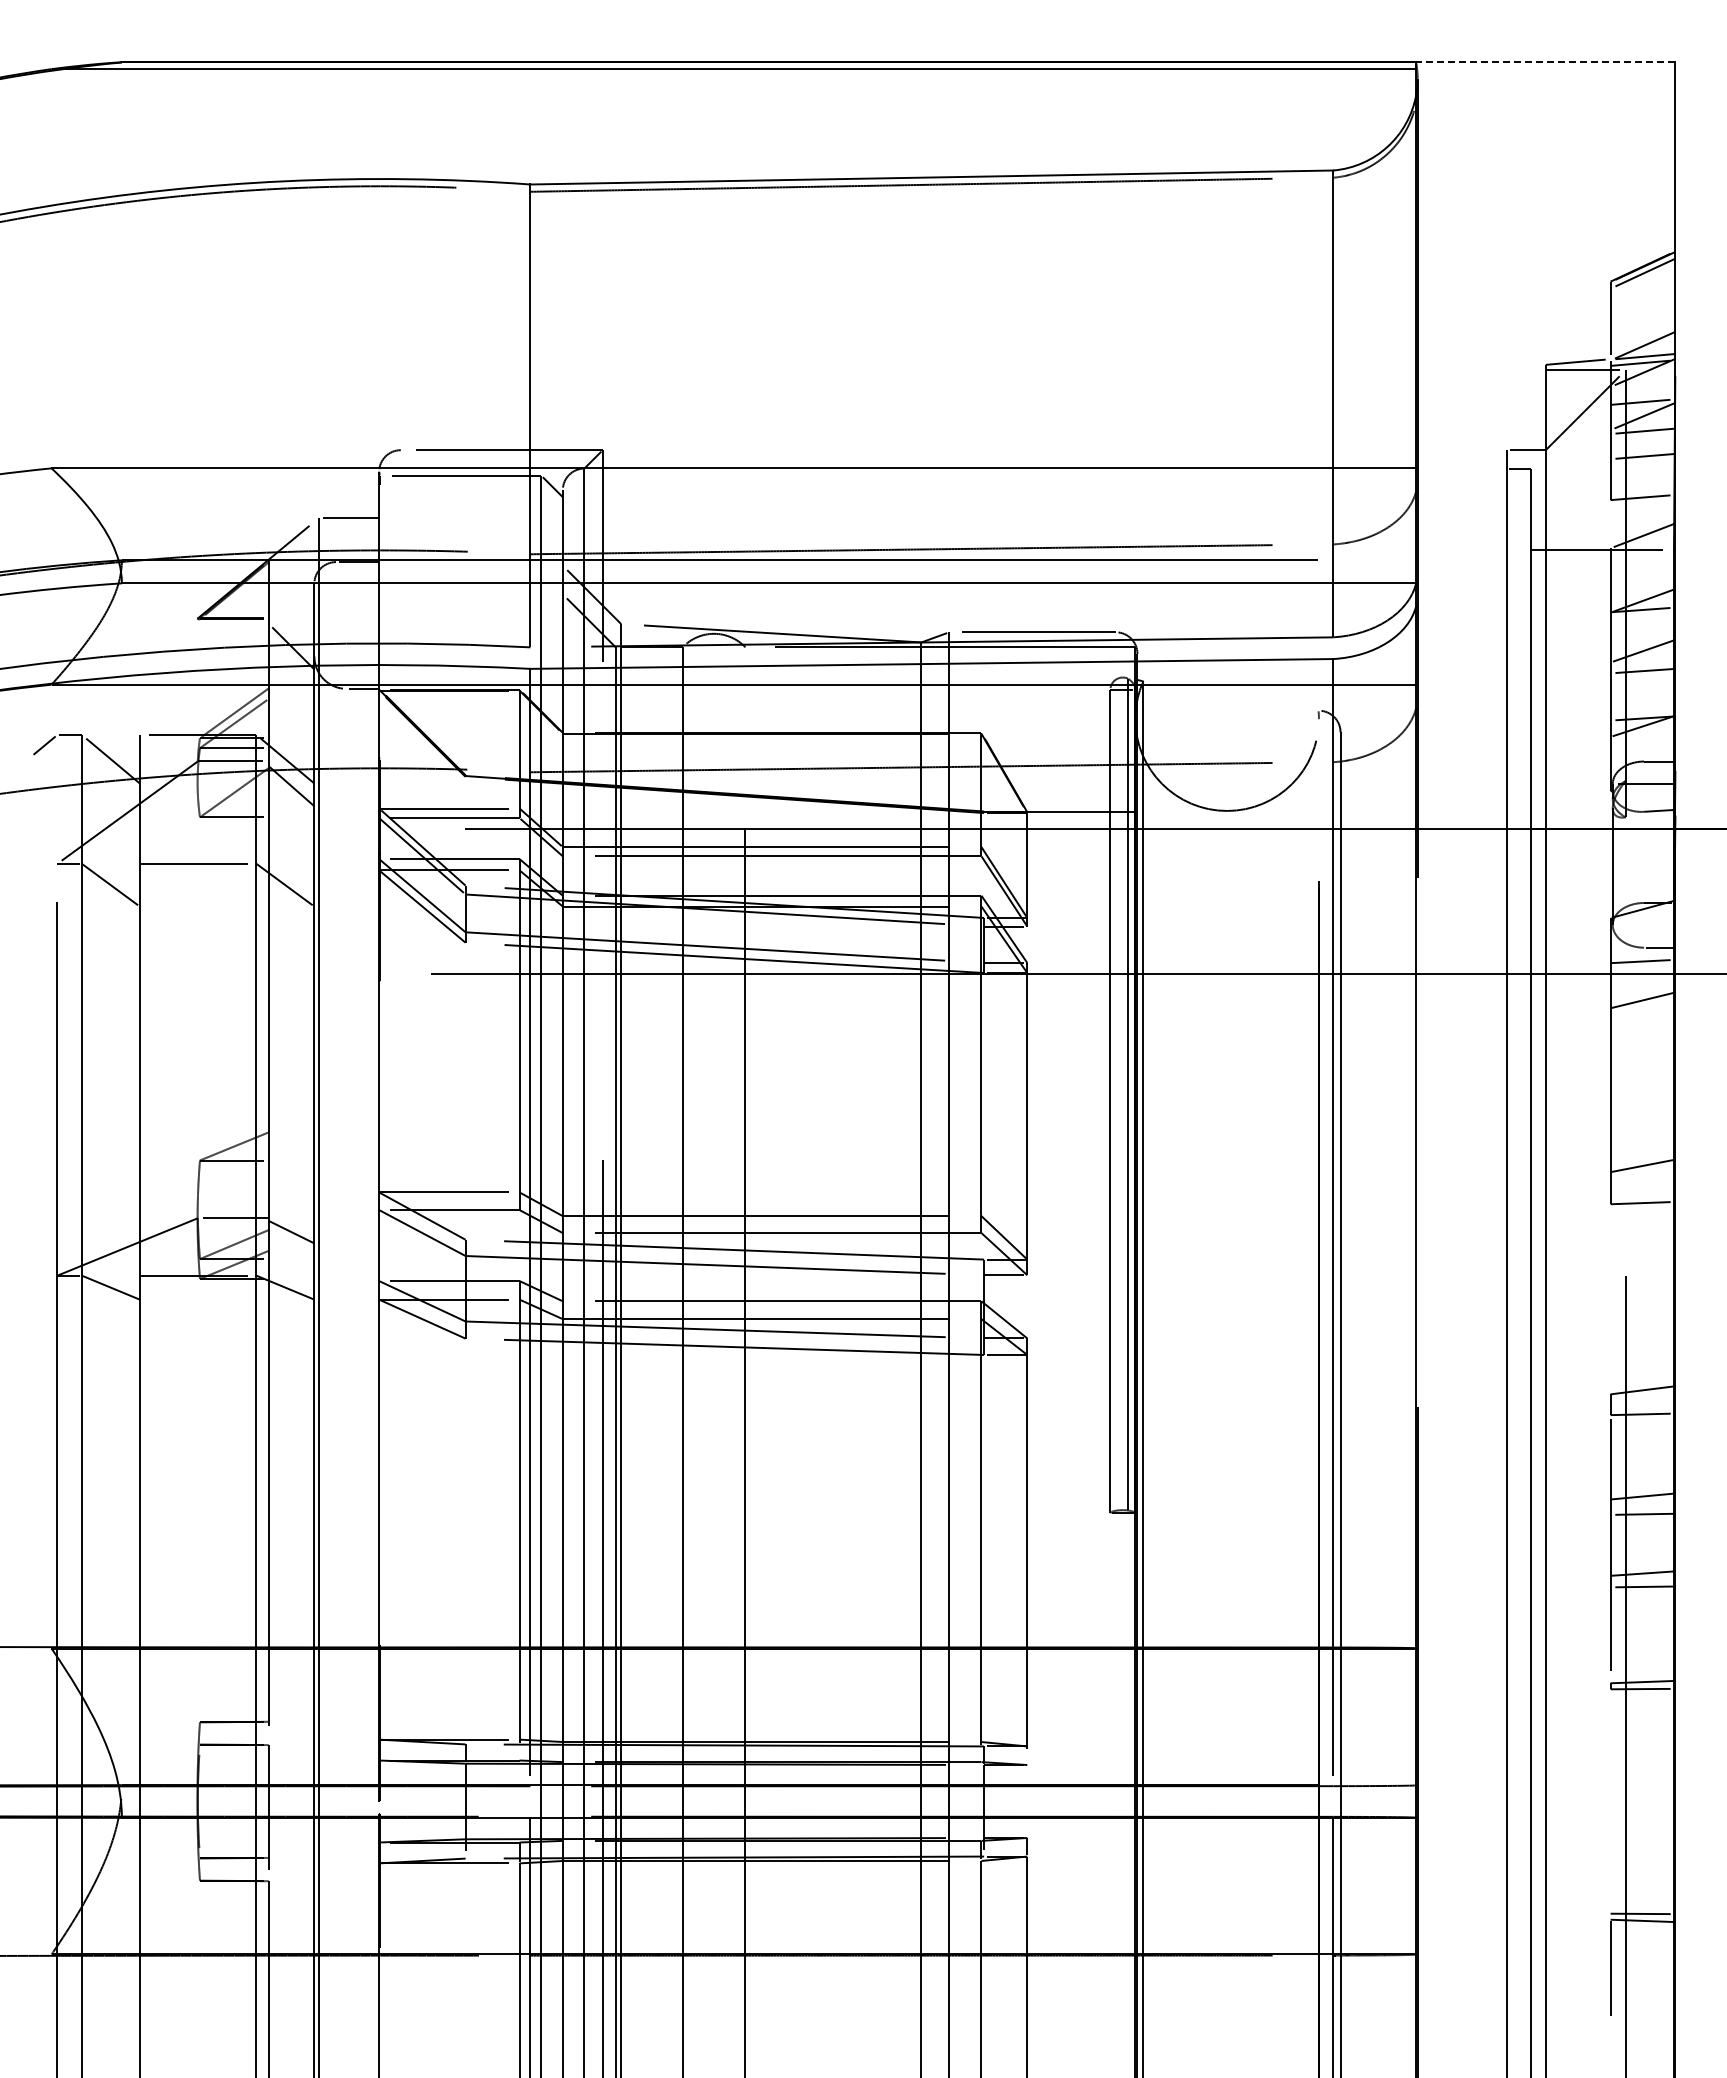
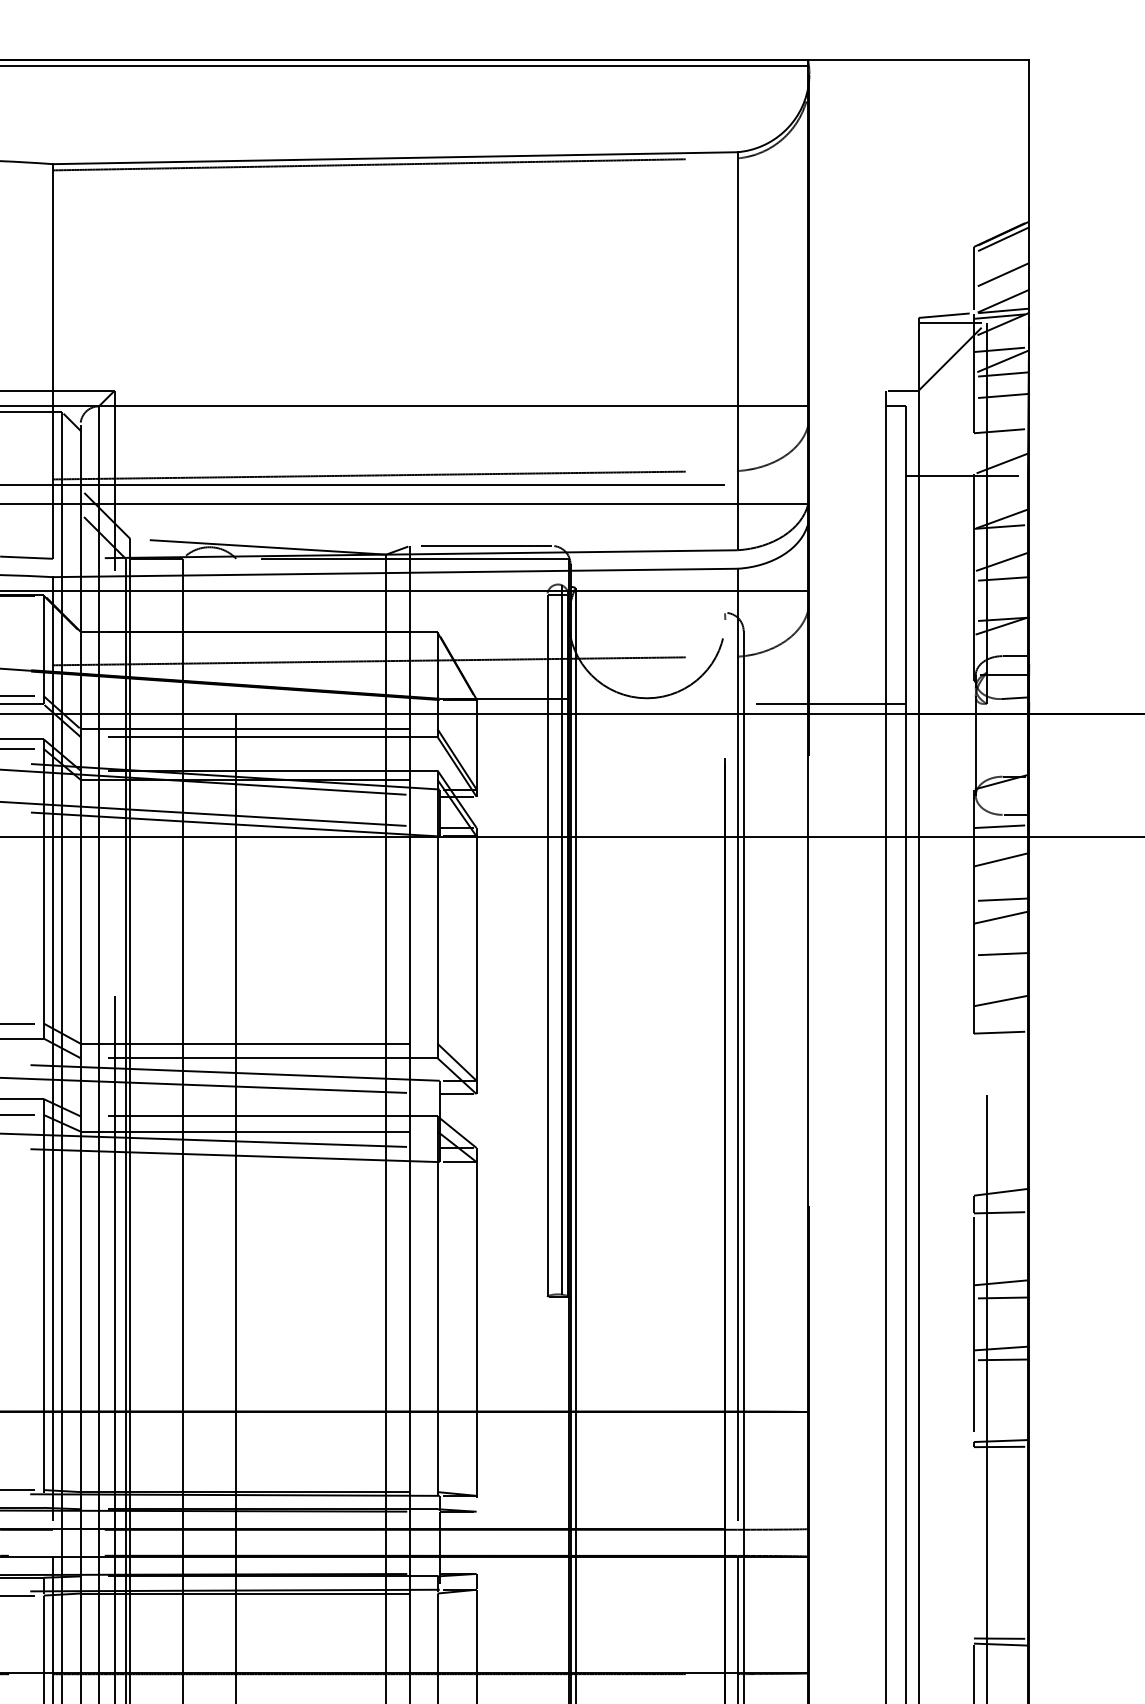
line: (1545, 62) -> (918, 60), dashed -> solid
line: (1642, 314) -> (1001, 275), added
line: (1435, 817) -> (824, 703), added
line: (1642, 1046) -> (1001, 899), added
line: (1642, 1067) -> (1001, 917), added
line: (1642, 1110) -> (1001, 953), added

